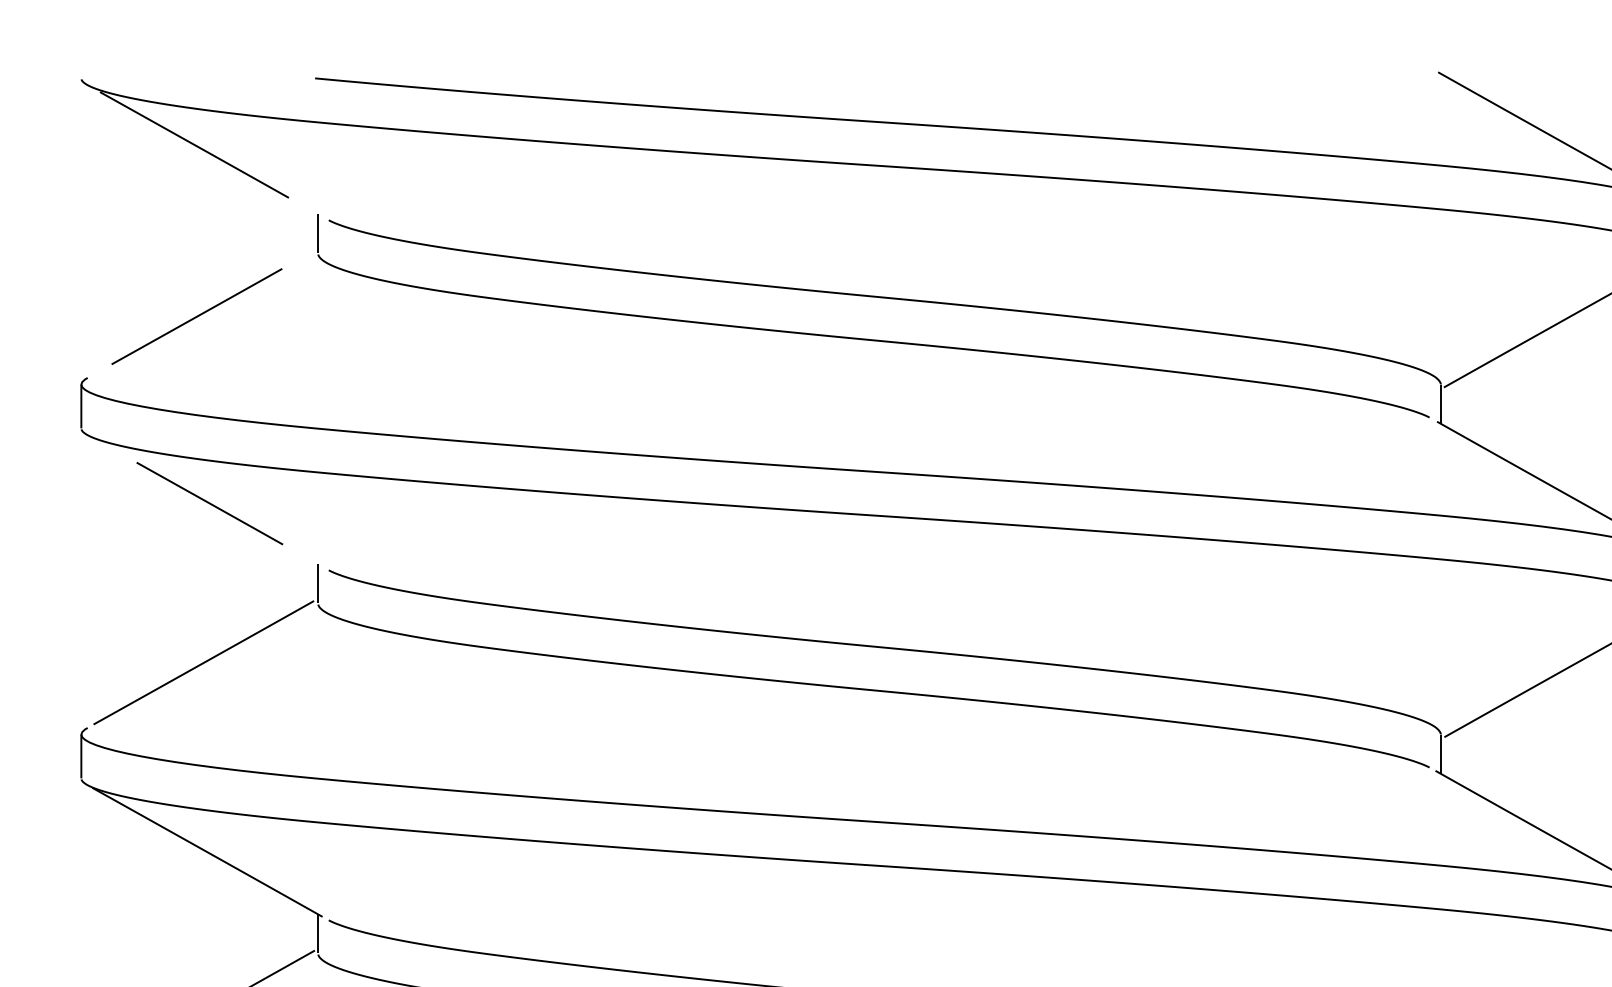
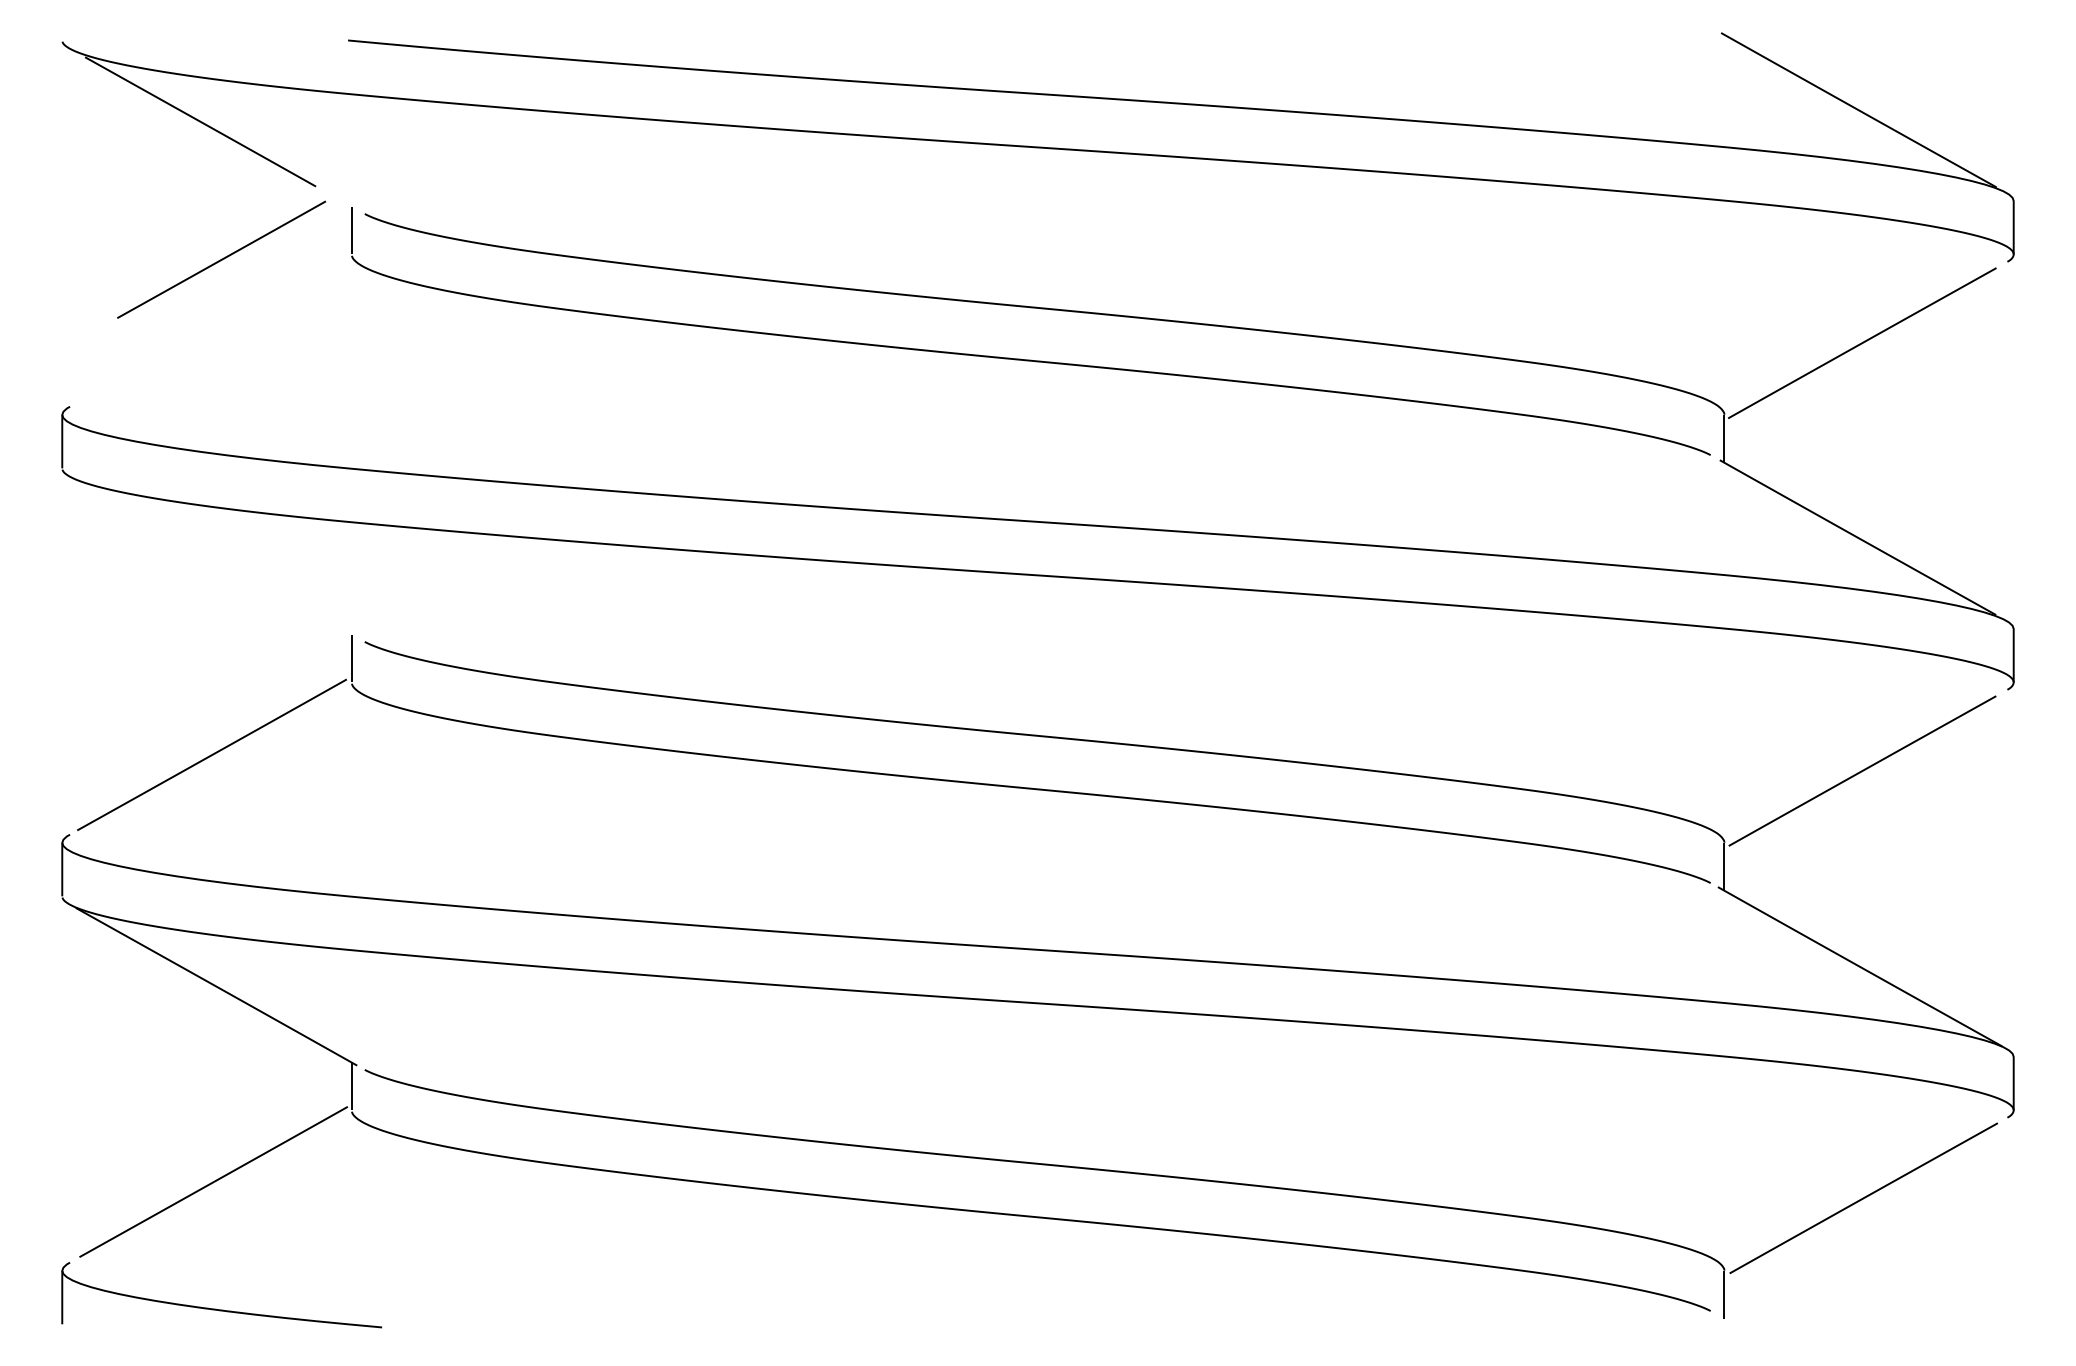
line: (196, 316) -> (221, 259), moved
line: (209, 503) -> (218, 560), removed

